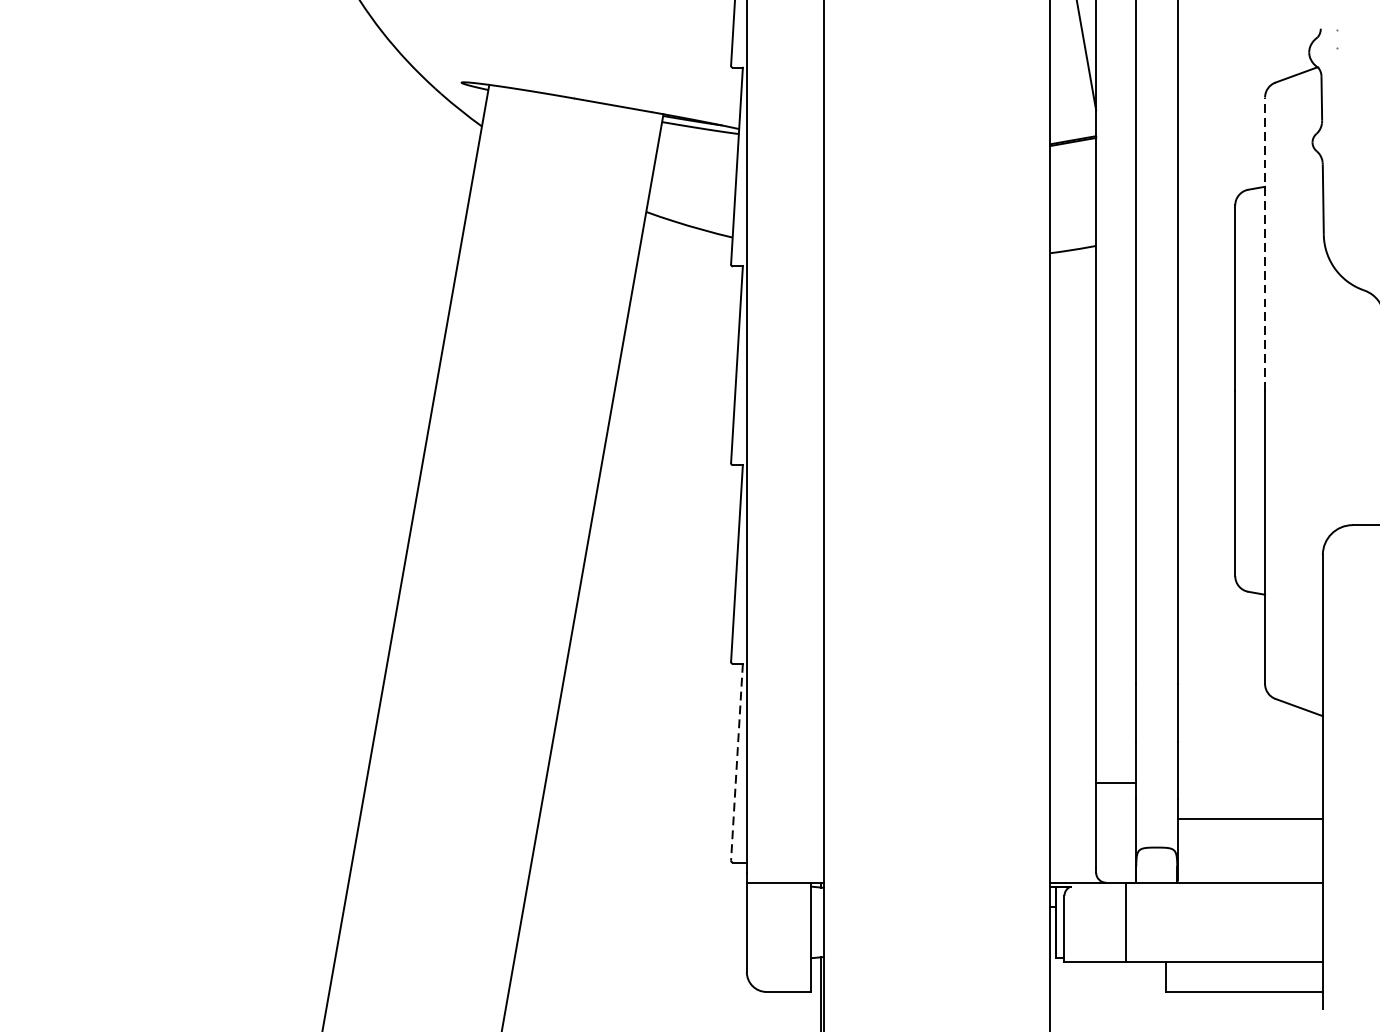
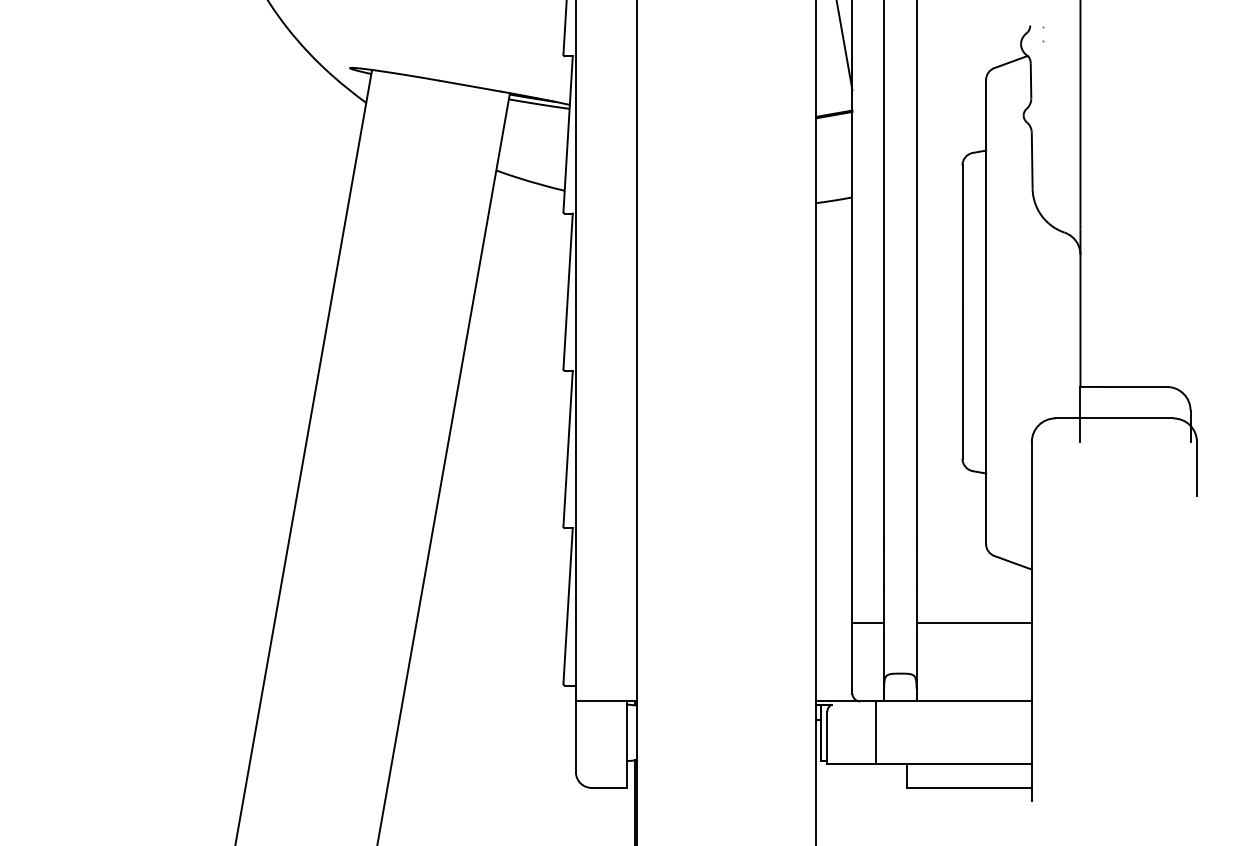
line: (1265, 243) -> (986, 195), dashed -> solid
line: (737, 762) -> (568, 606), dashed -> solid
line: (1249, 818) -> (973, 622), moved

